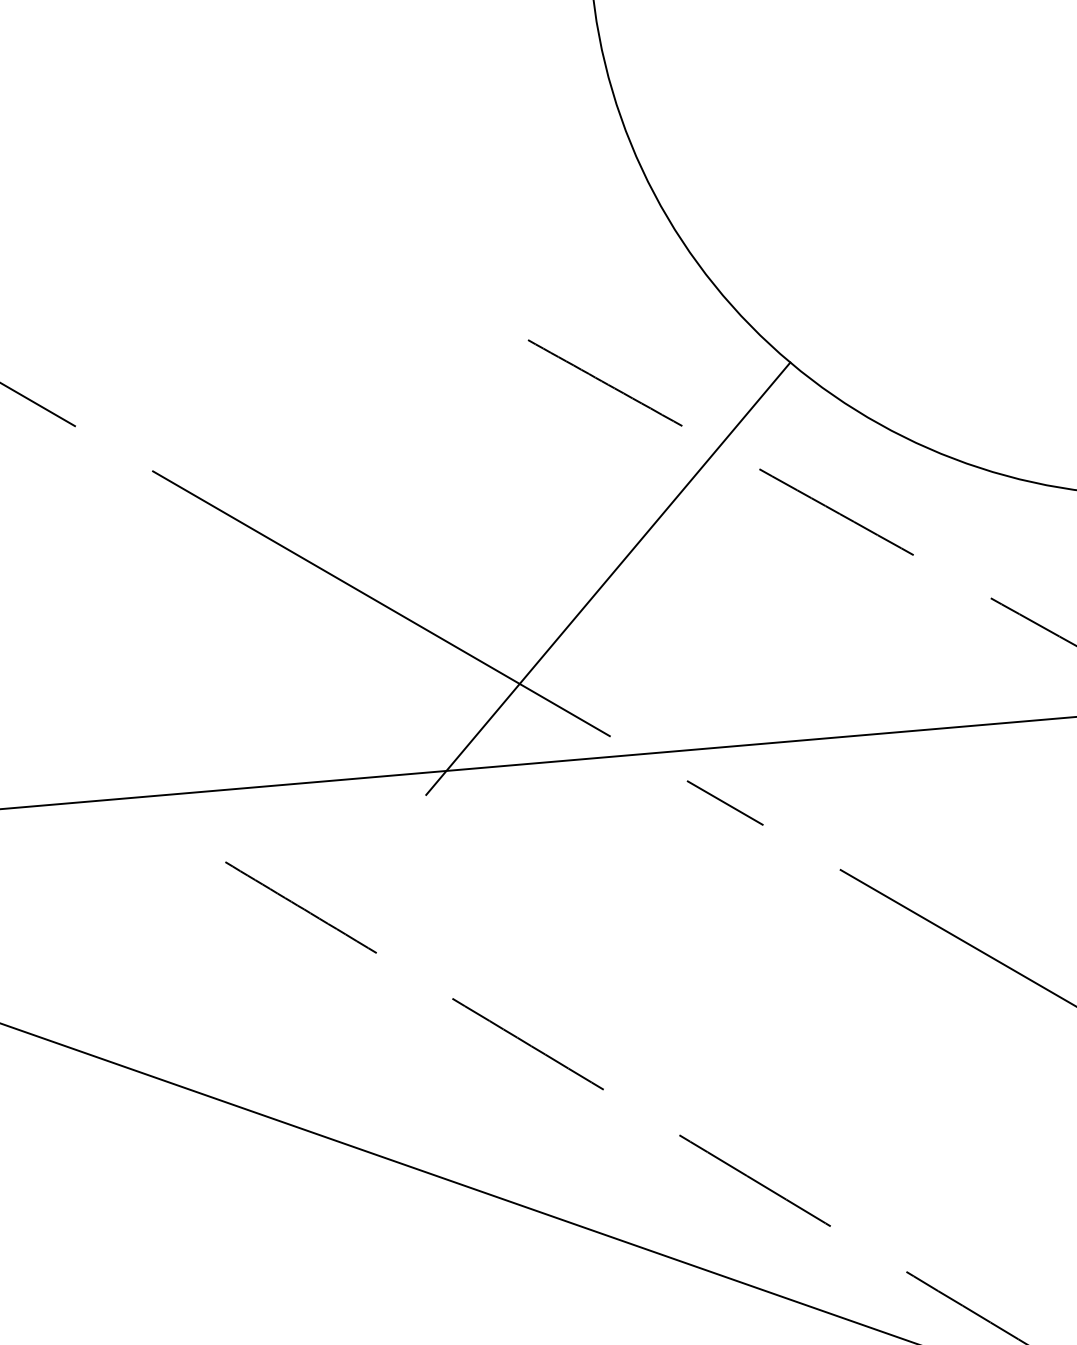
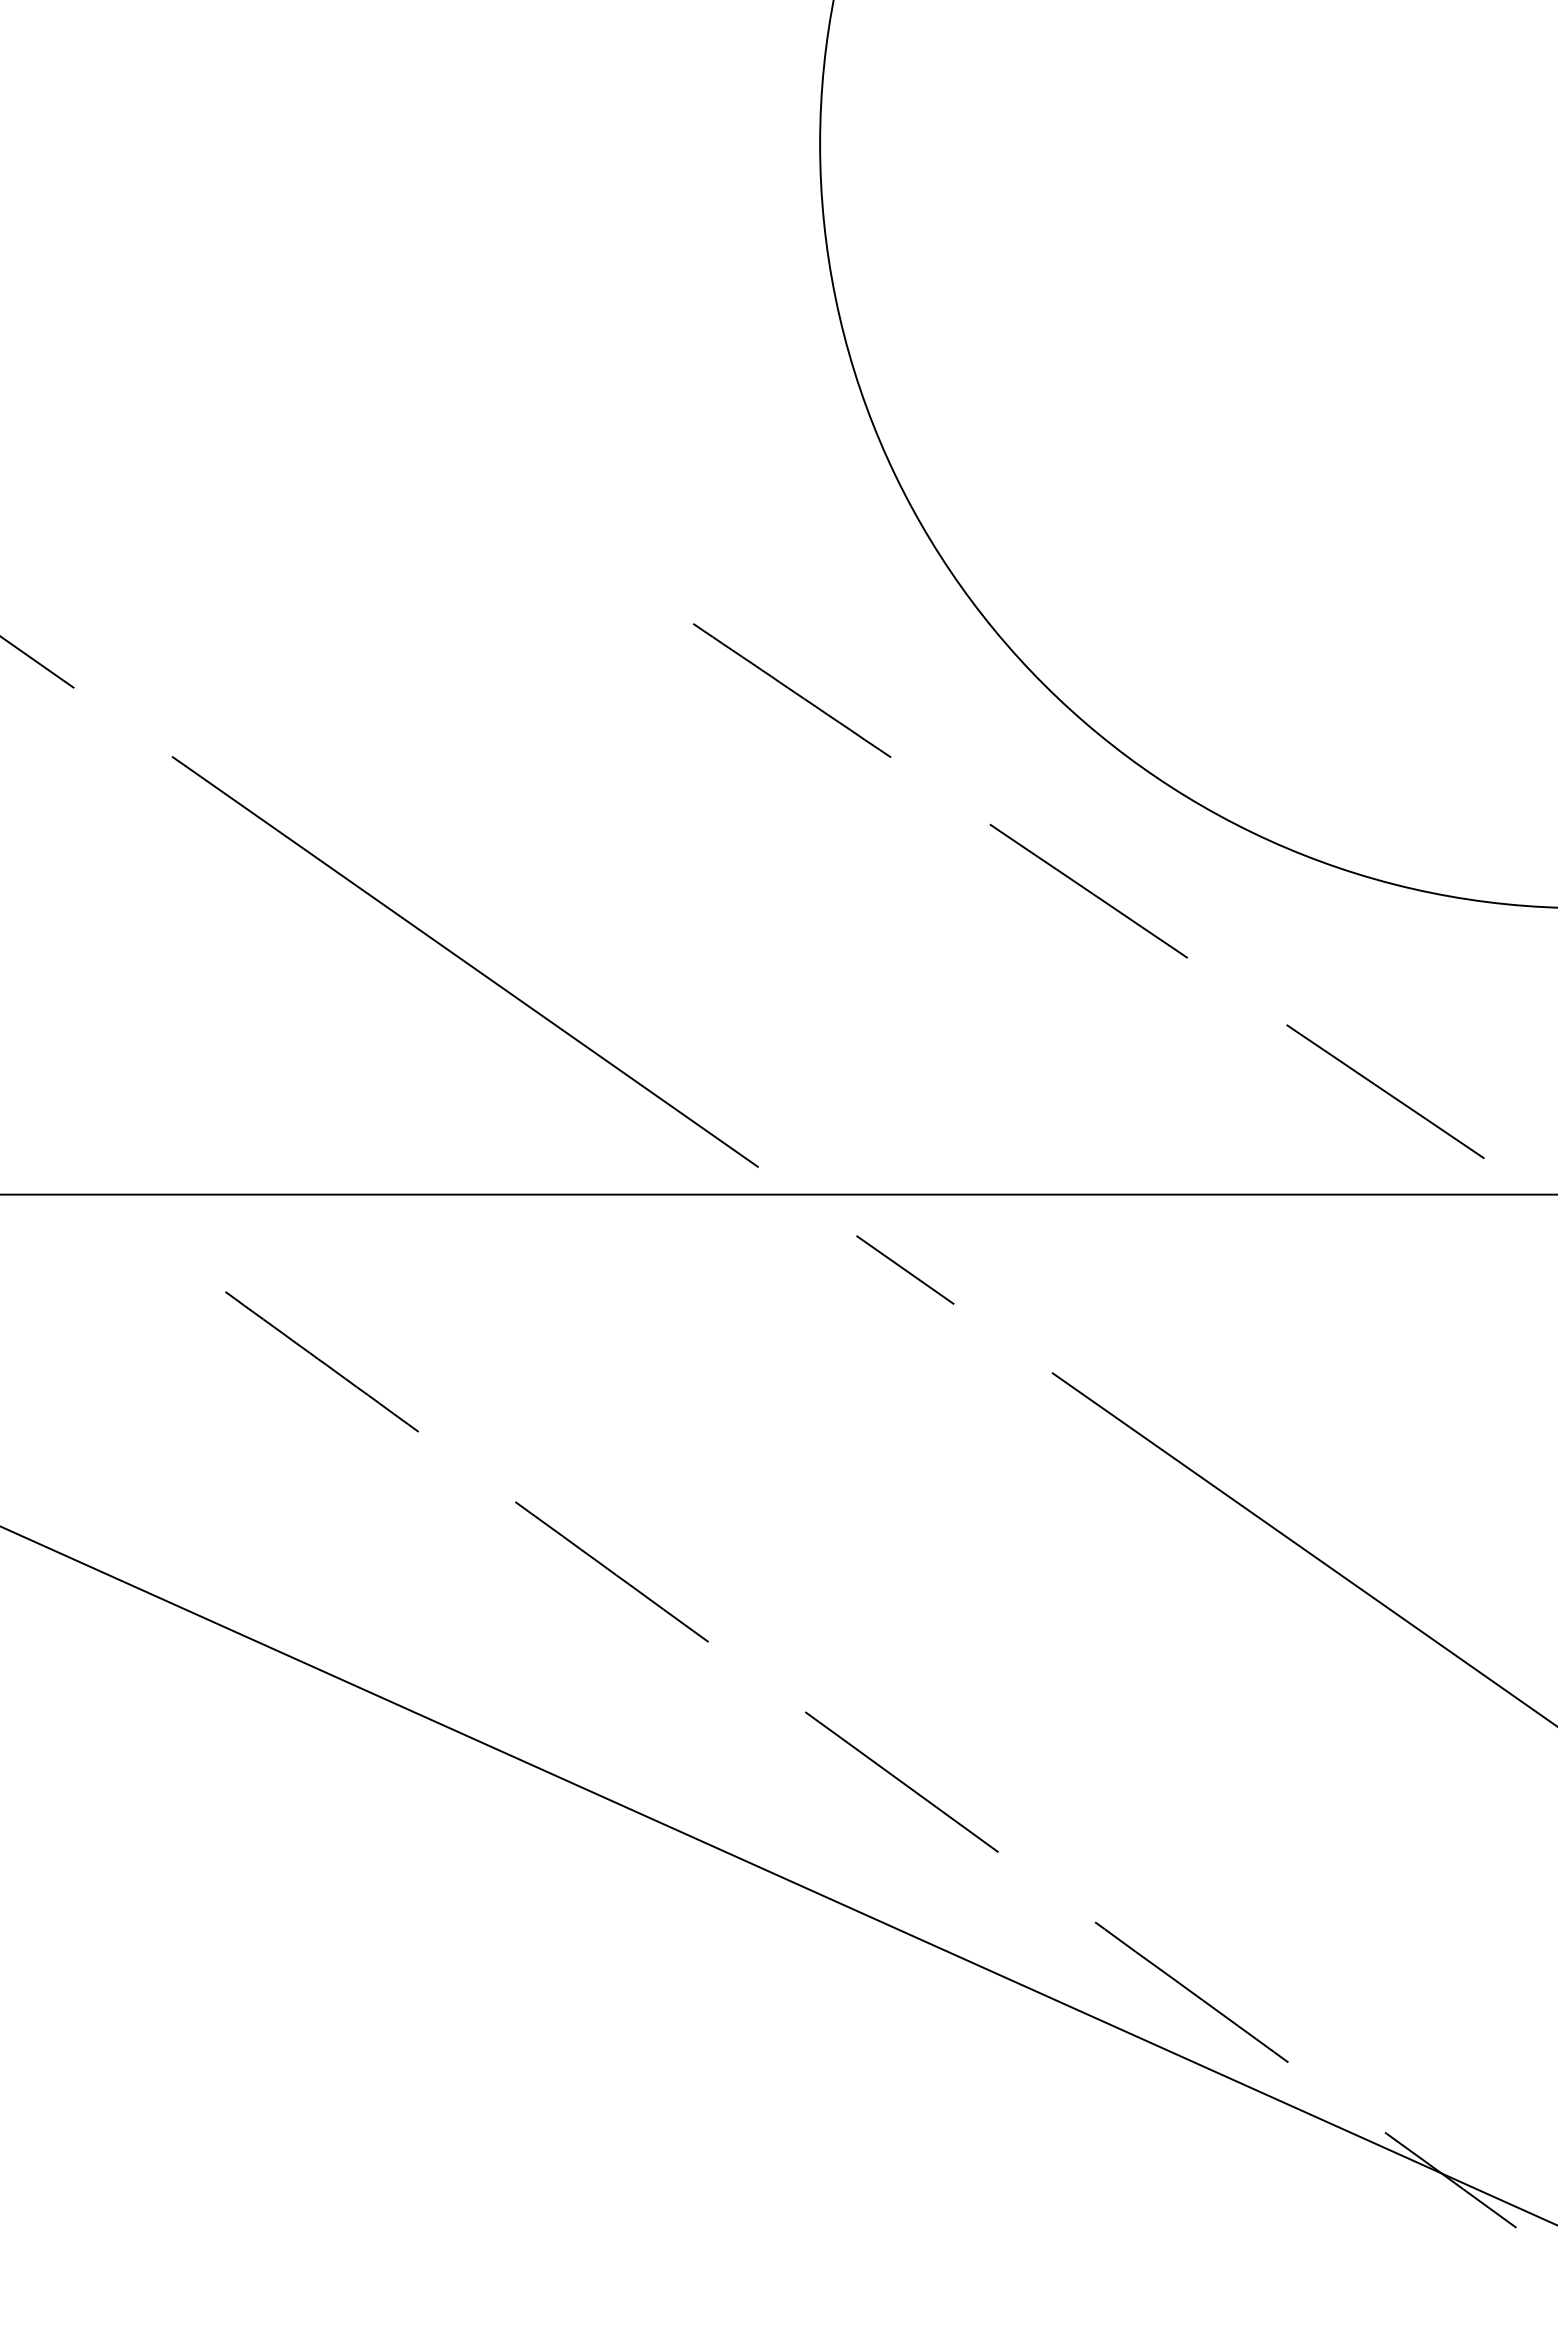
line: (608, 578) -> (773, 954), removed

